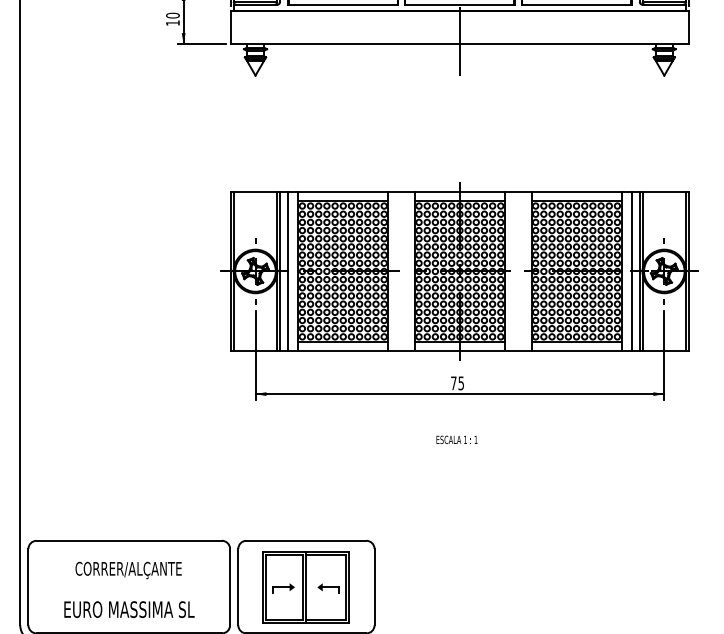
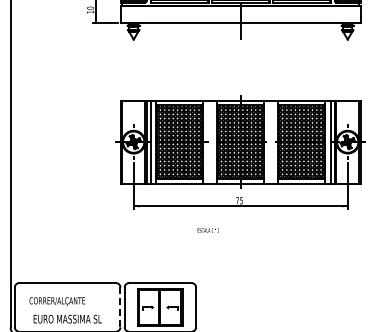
text: (455, 440) -> (207, 230), moved
text: (127, 570) -> (56, 301), moved
line: (230, 587) -> (120, 307), solid -> dashed

